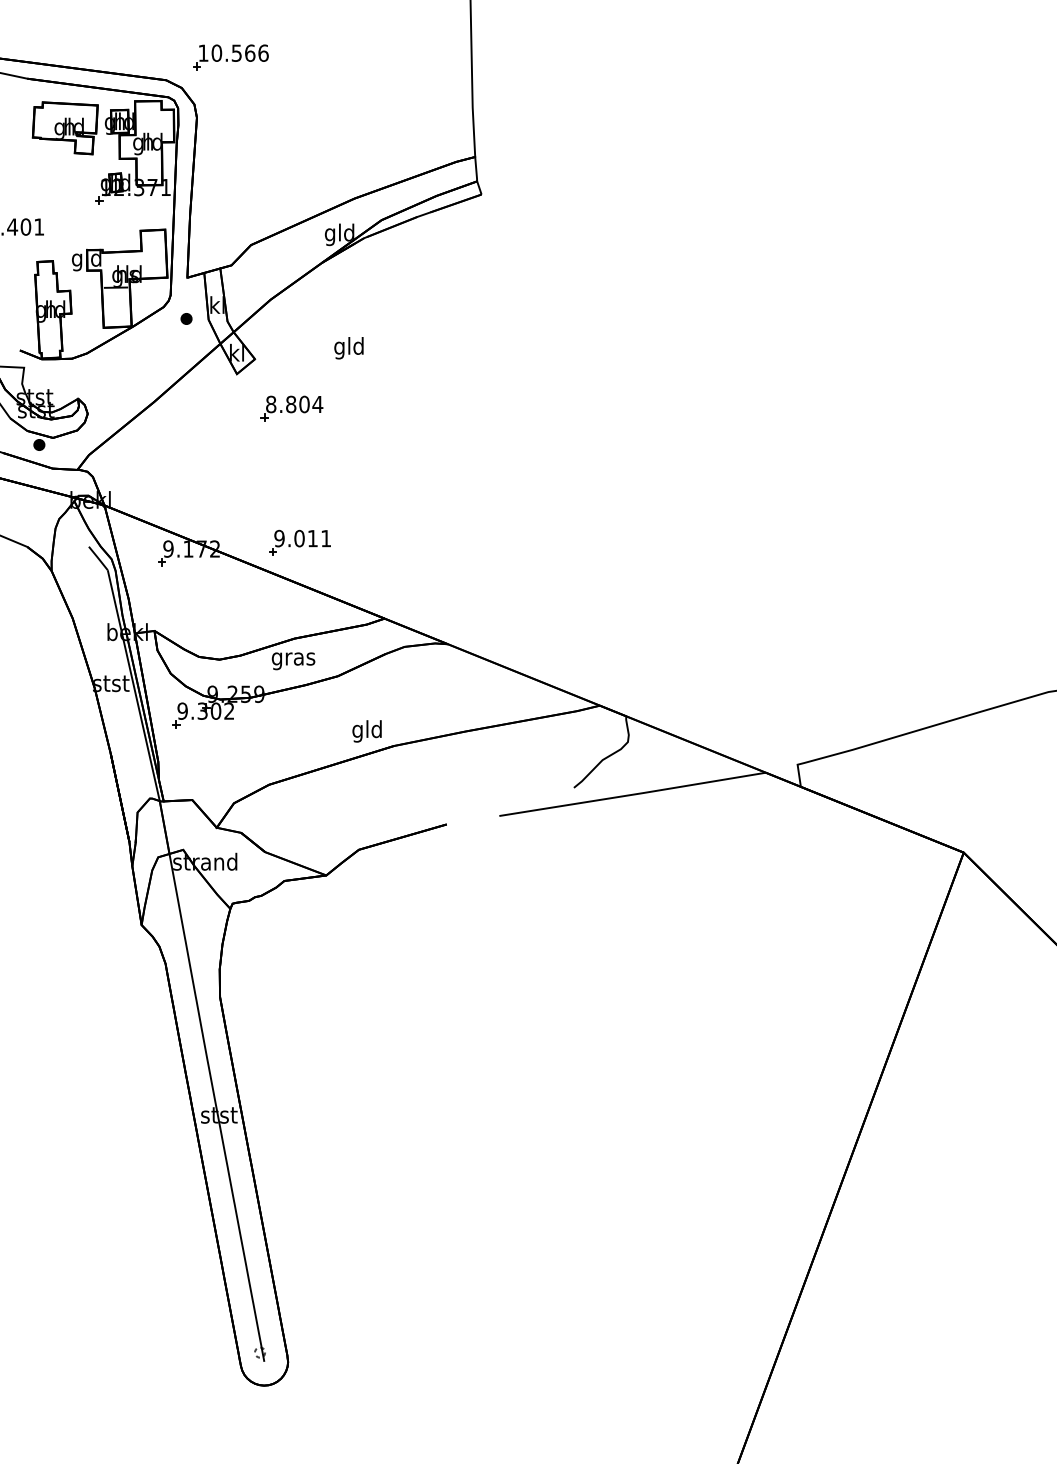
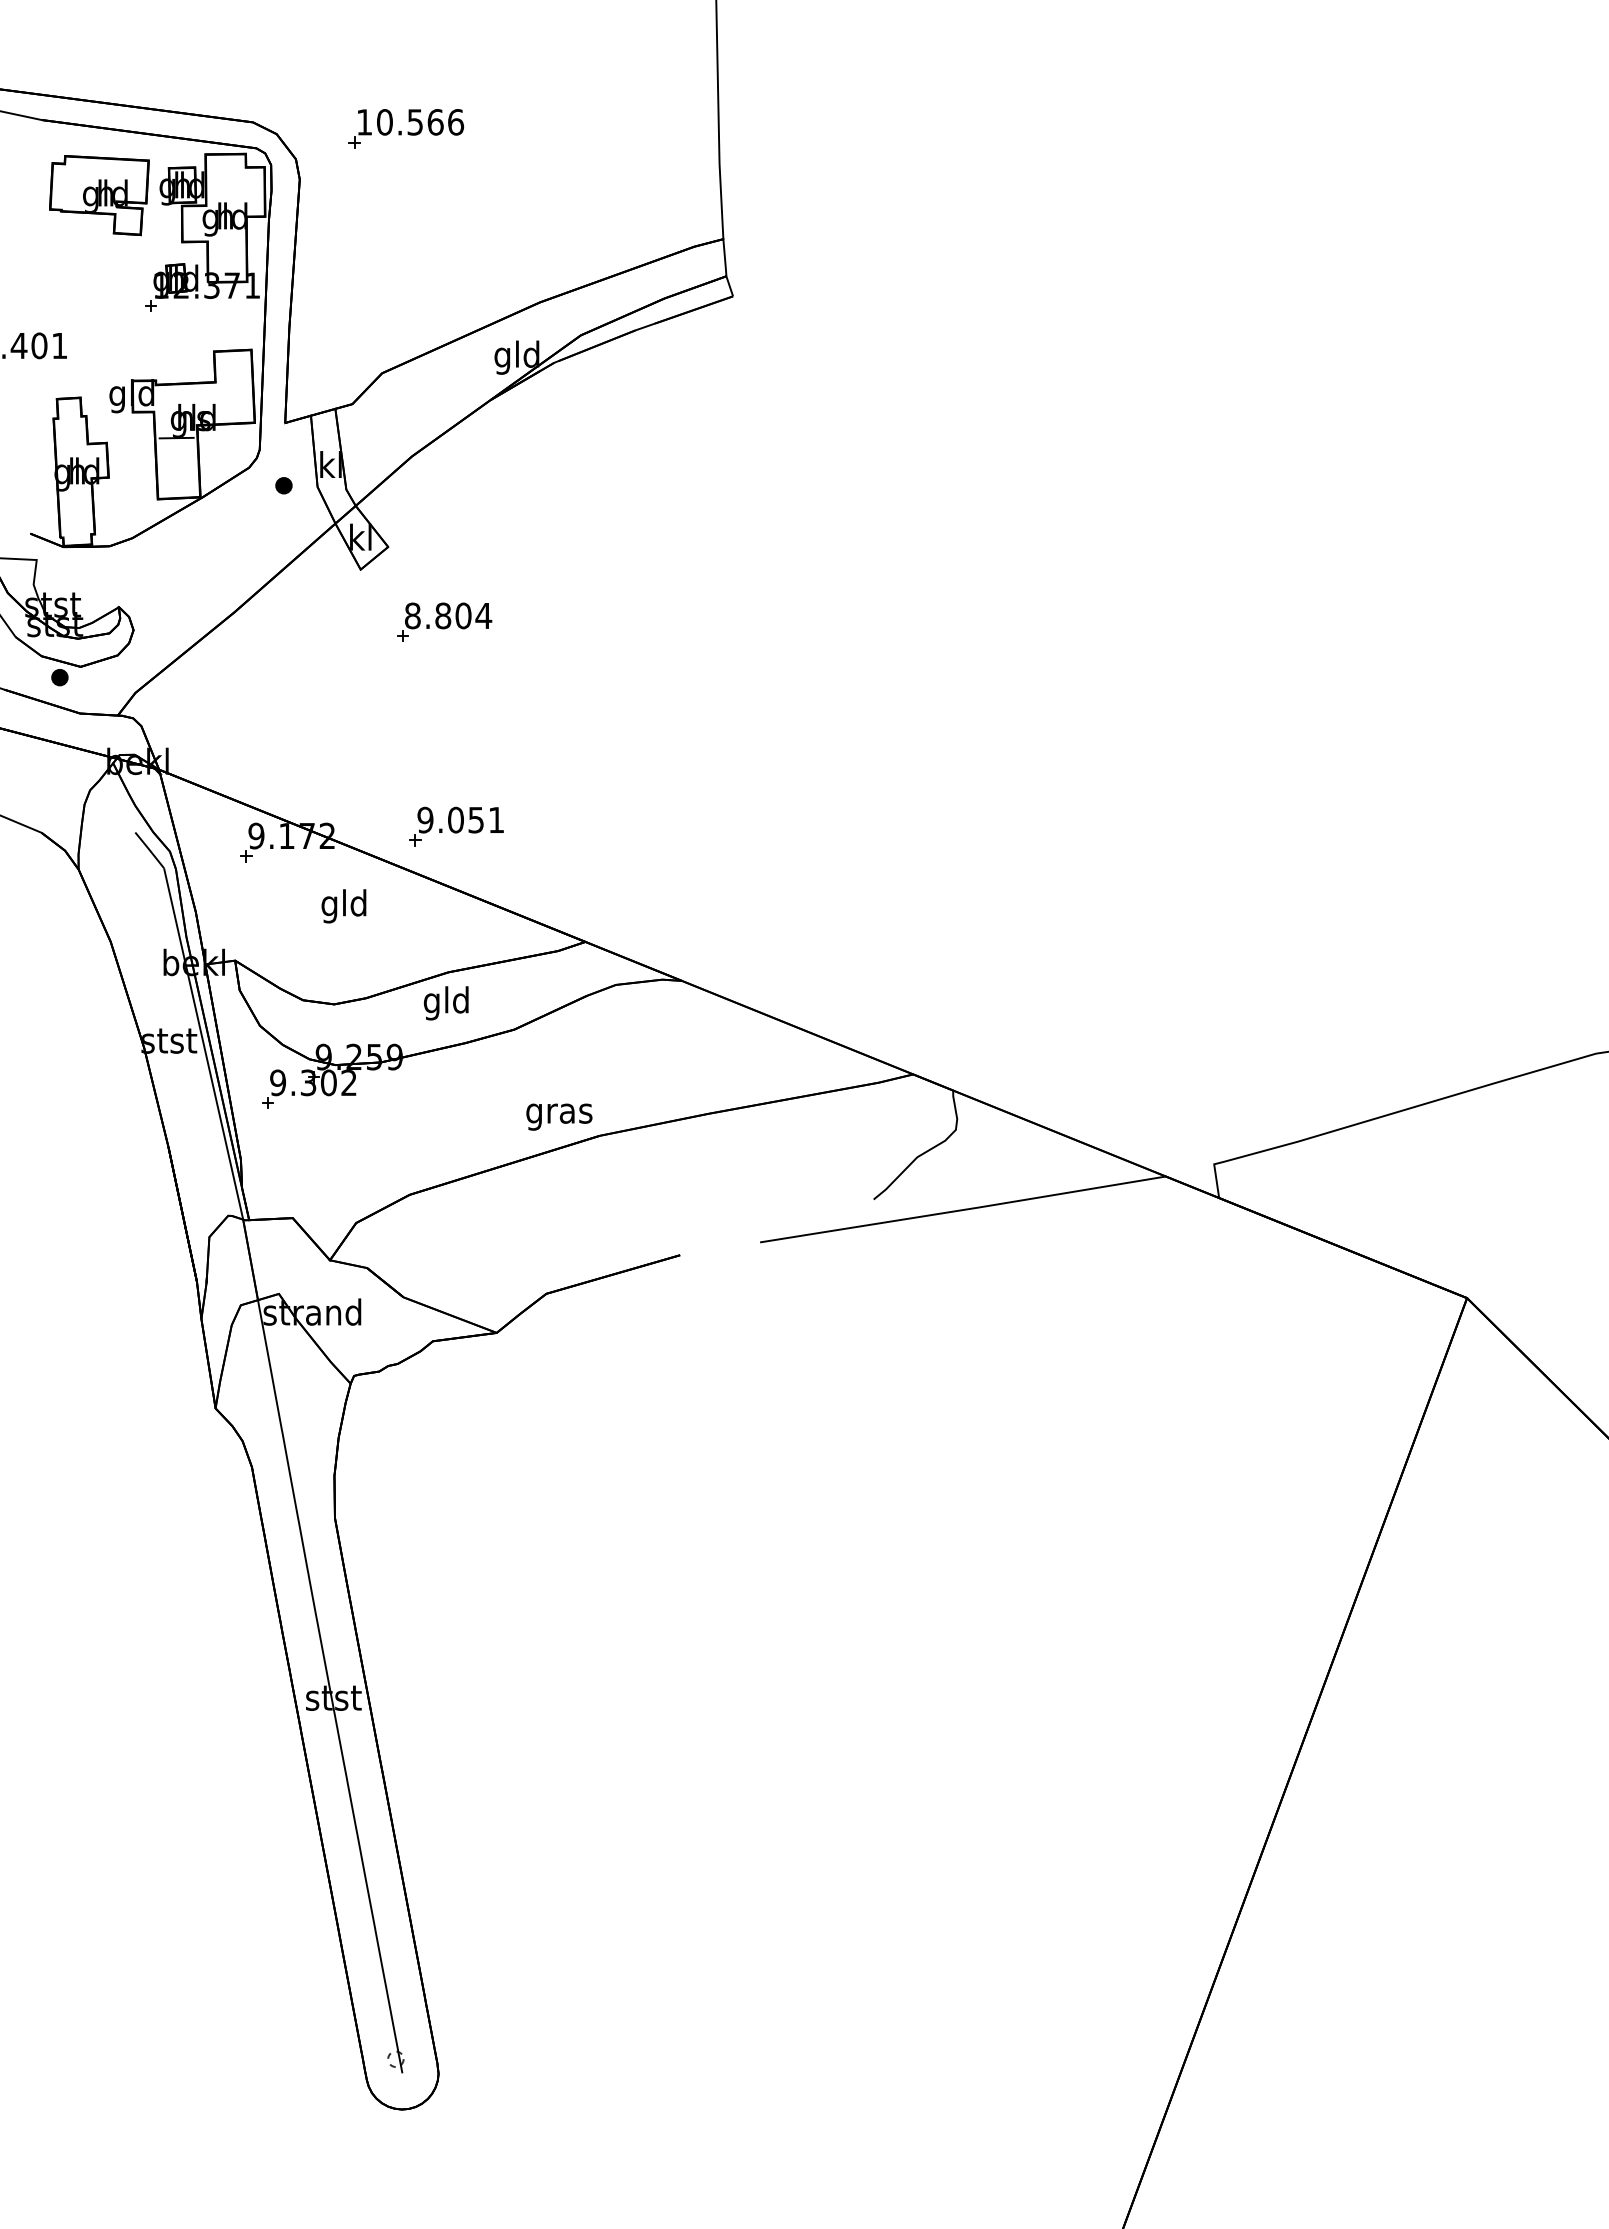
part: (230, 57) -> (405, 128), moved
text: (348, 348) -> (343, 906), moved
text: (312, 538) -> (475, 819), 9.011 -> 9.051
text: (293, 658) -> (446, 1002), gras -> gld
text: (367, 731) -> (559, 1113), gld -> gras

